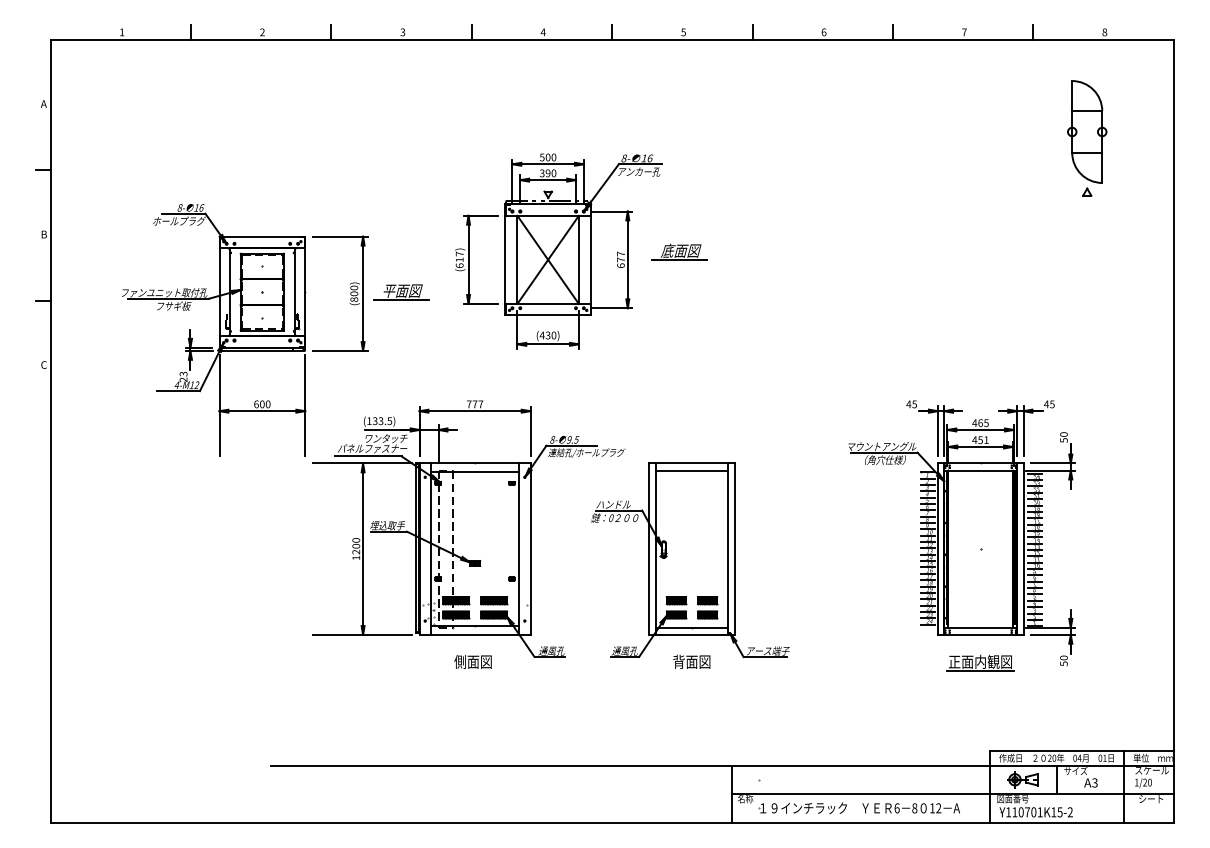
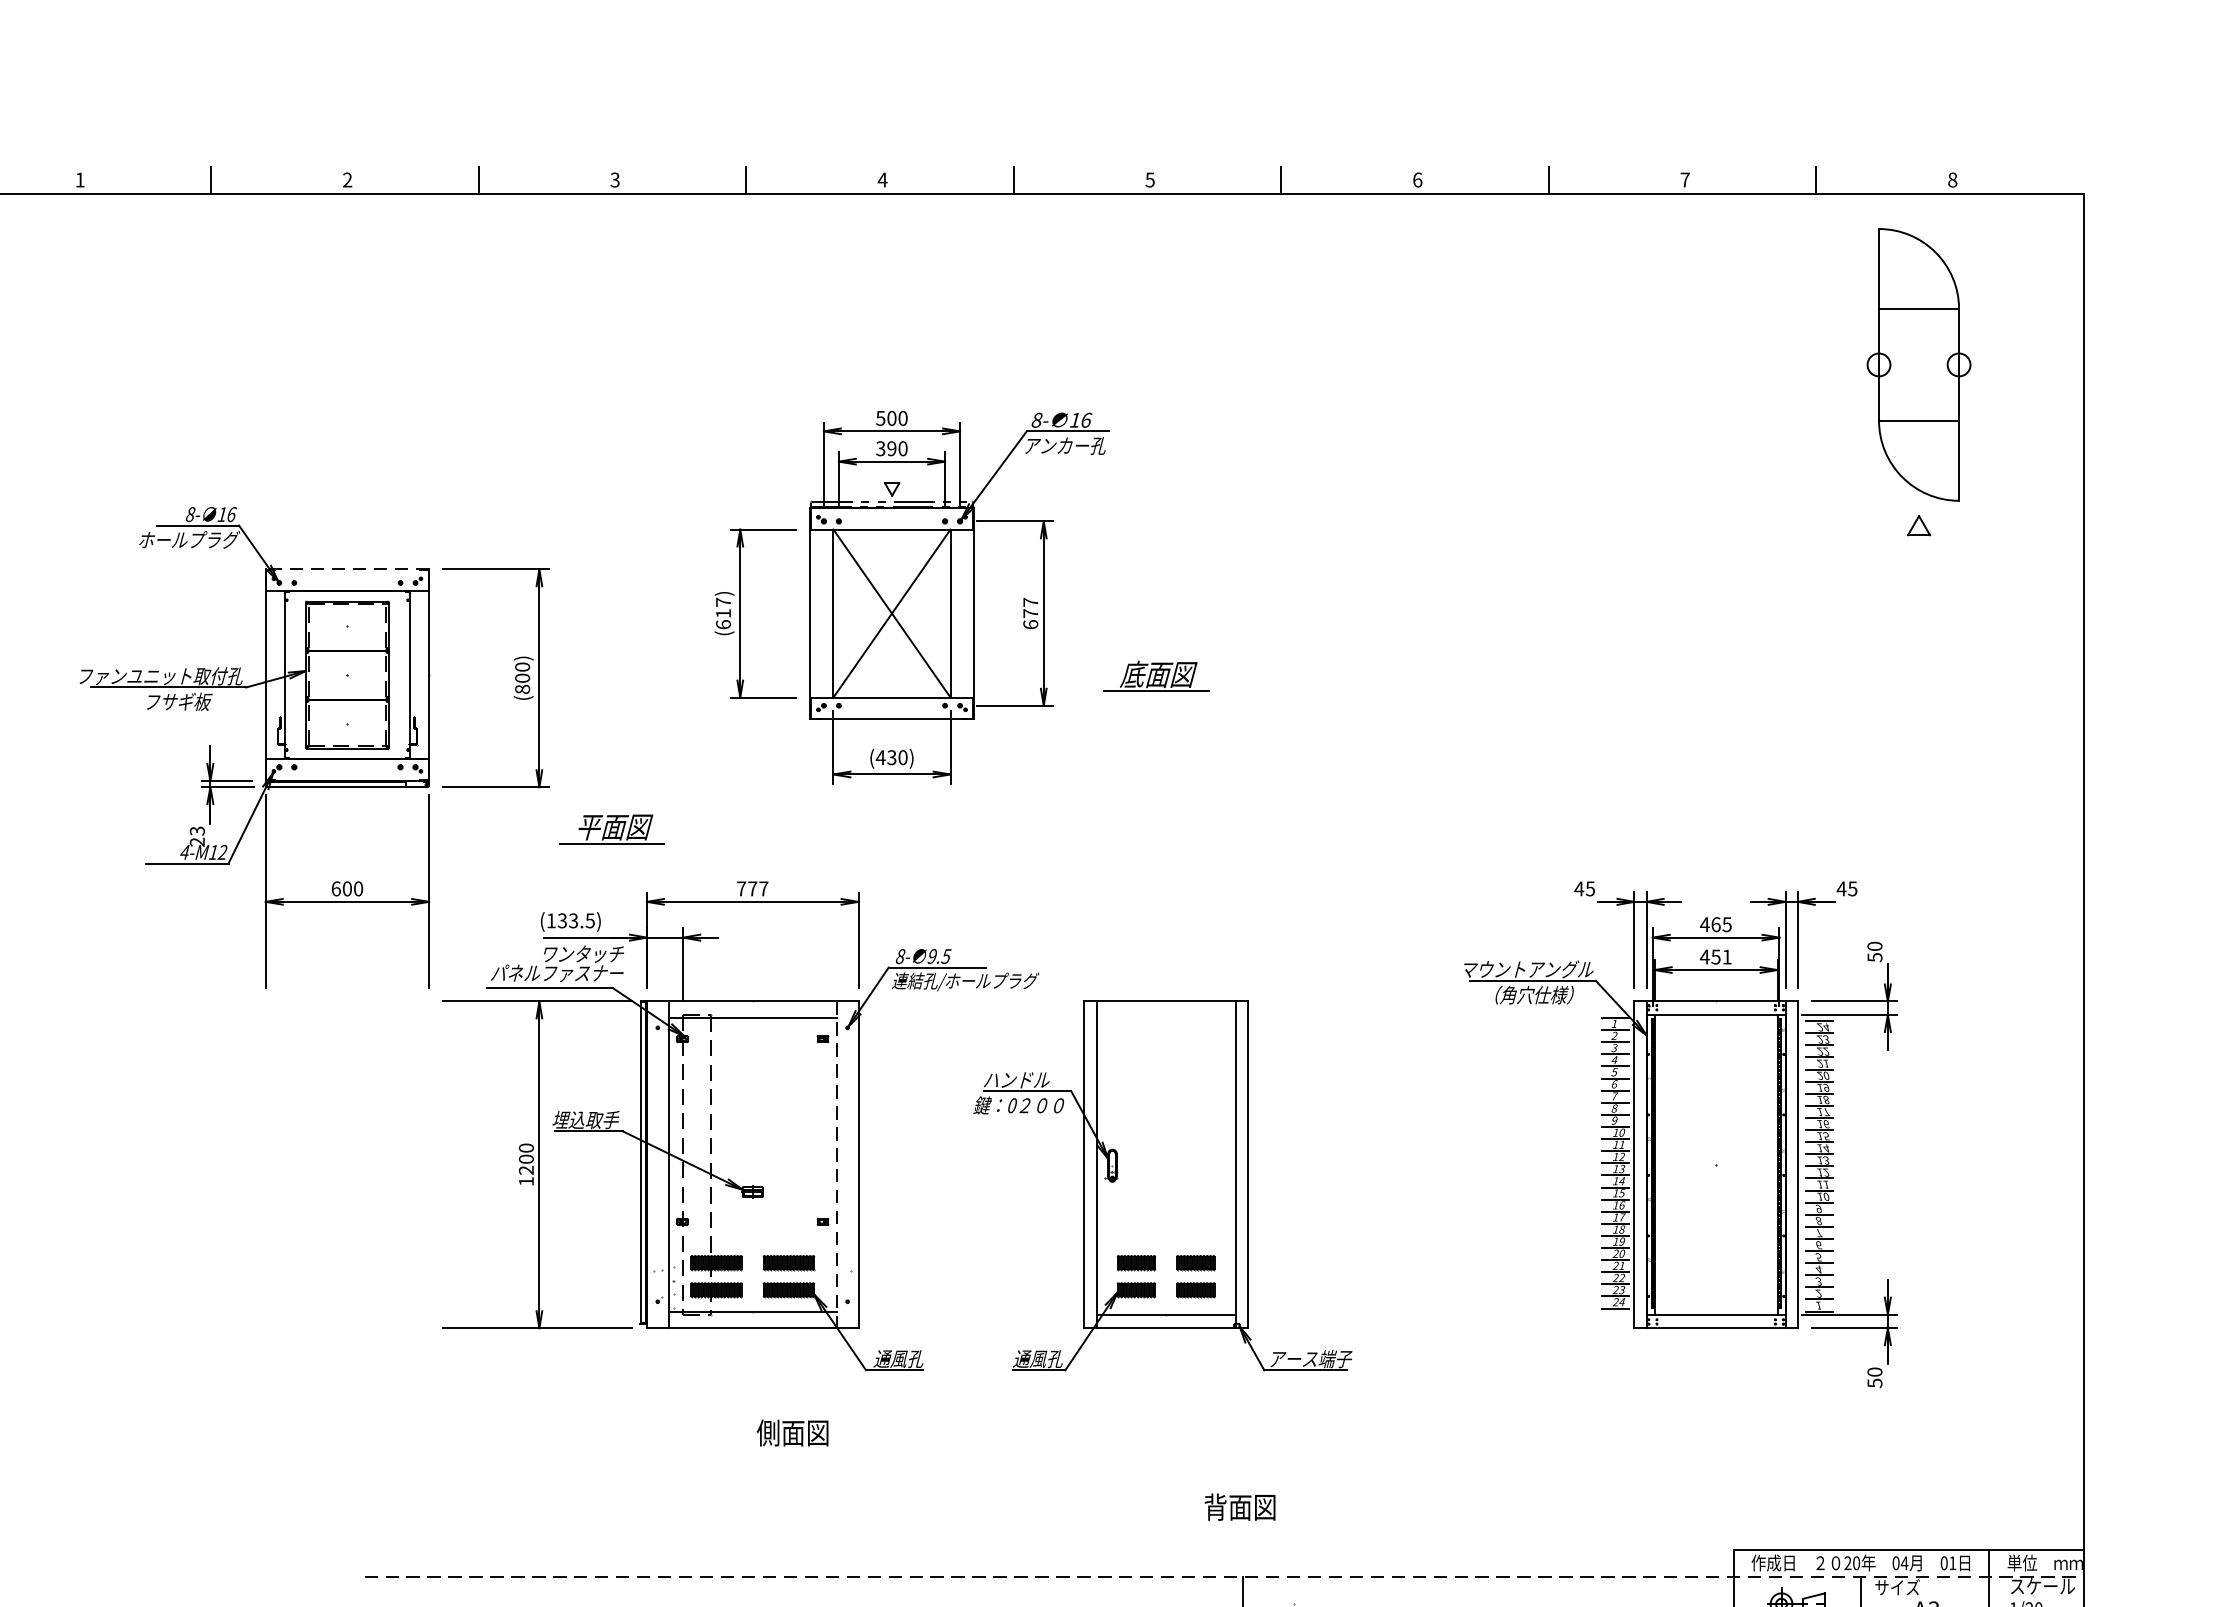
part: (1087, 138) -> (1919, 382), size x1.4
line: (262, 236) -> (347, 568), solid -> dashed
part: (679, 251) -> (1155, 675), moved
part: (401, 292) -> (612, 830), moved
line: (691, 470) -> (1165, 1014), removed
line: (519, 549) -> (837, 1165), solid -> dashed
text: (472, 661) -> (791, 1432), moved
text: (691, 661) -> (1239, 1506), moved
part: (980, 662) -> (1715, 1380), removed
line: (723, 765) -> (1226, 1576), solid -> dashed

